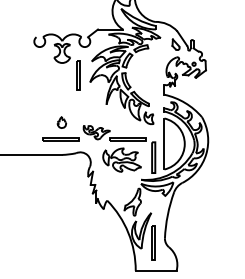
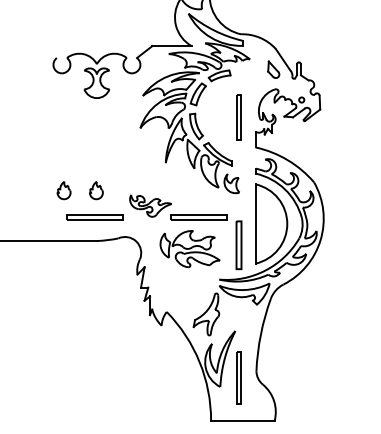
line: (77, 75) -> (237, 117), moved
part: (41, 122) -> (64, 190), added

